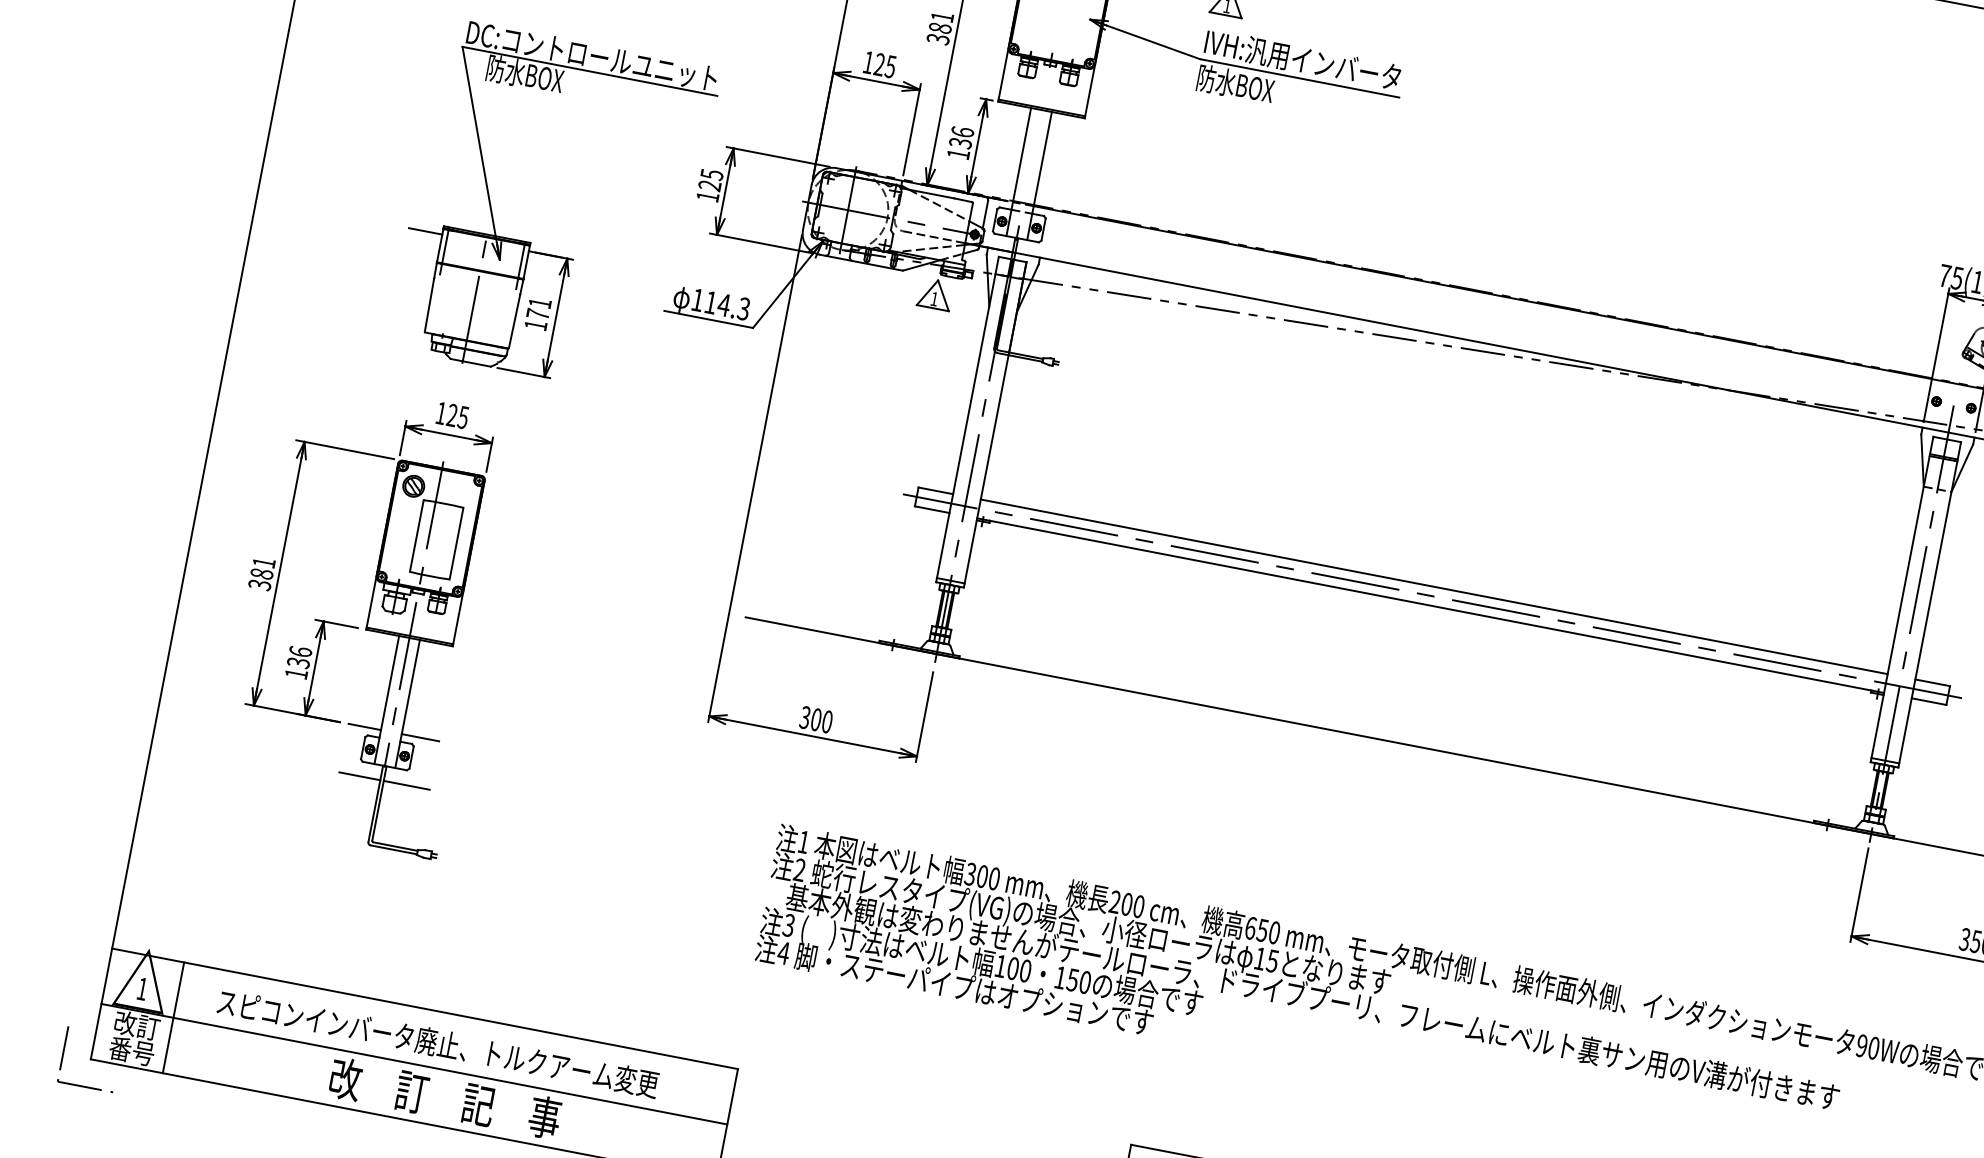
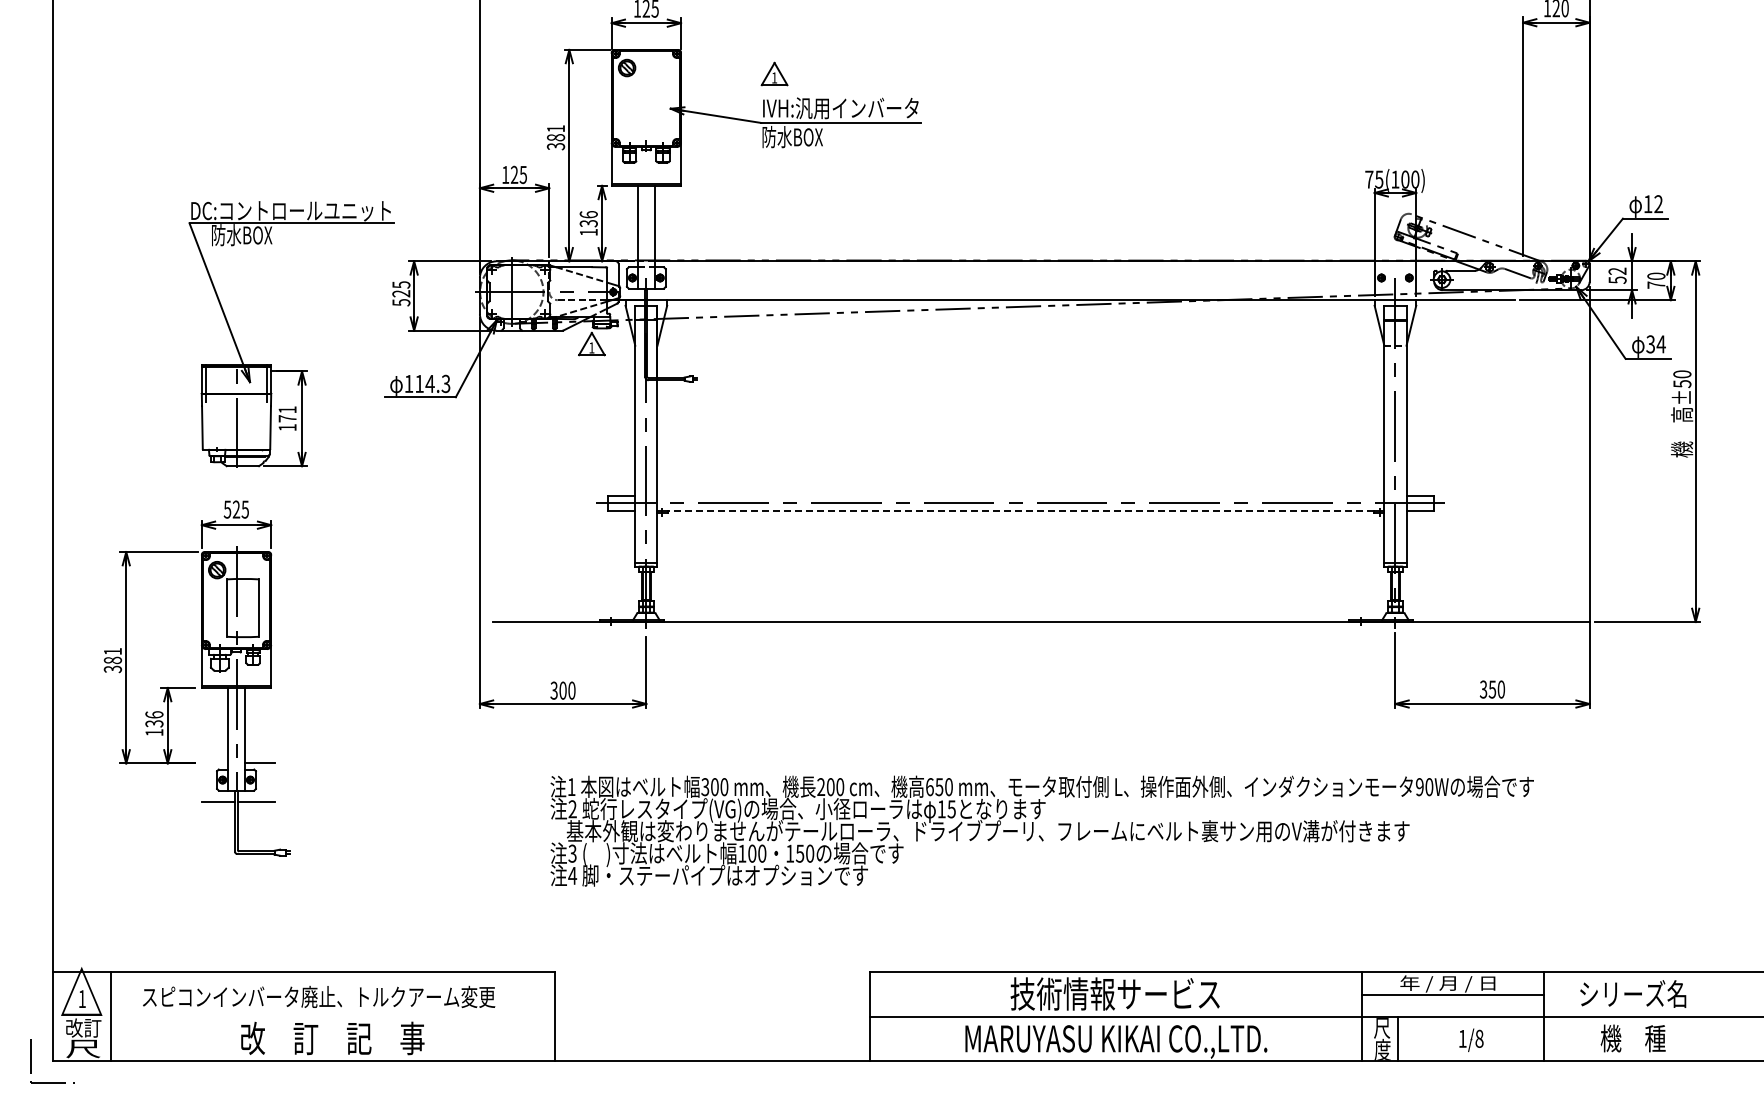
text: (707, 196) -> (401, 302), 125 -> 525
line: (425, 231) -> (188, 371), removed
text: (441, 413) -> (227, 509), 125 -> 525
line: (1433, 586) -> (1020, 495), removed
line: (1430, 606) -> (1020, 511), solid -> dashed
line: (365, 727) -> (215, 763), removed
text: (132, 1050) -> (83, 1048), 番号 -> 尺
line: (414, 1063) -> (303, 1016), removed

